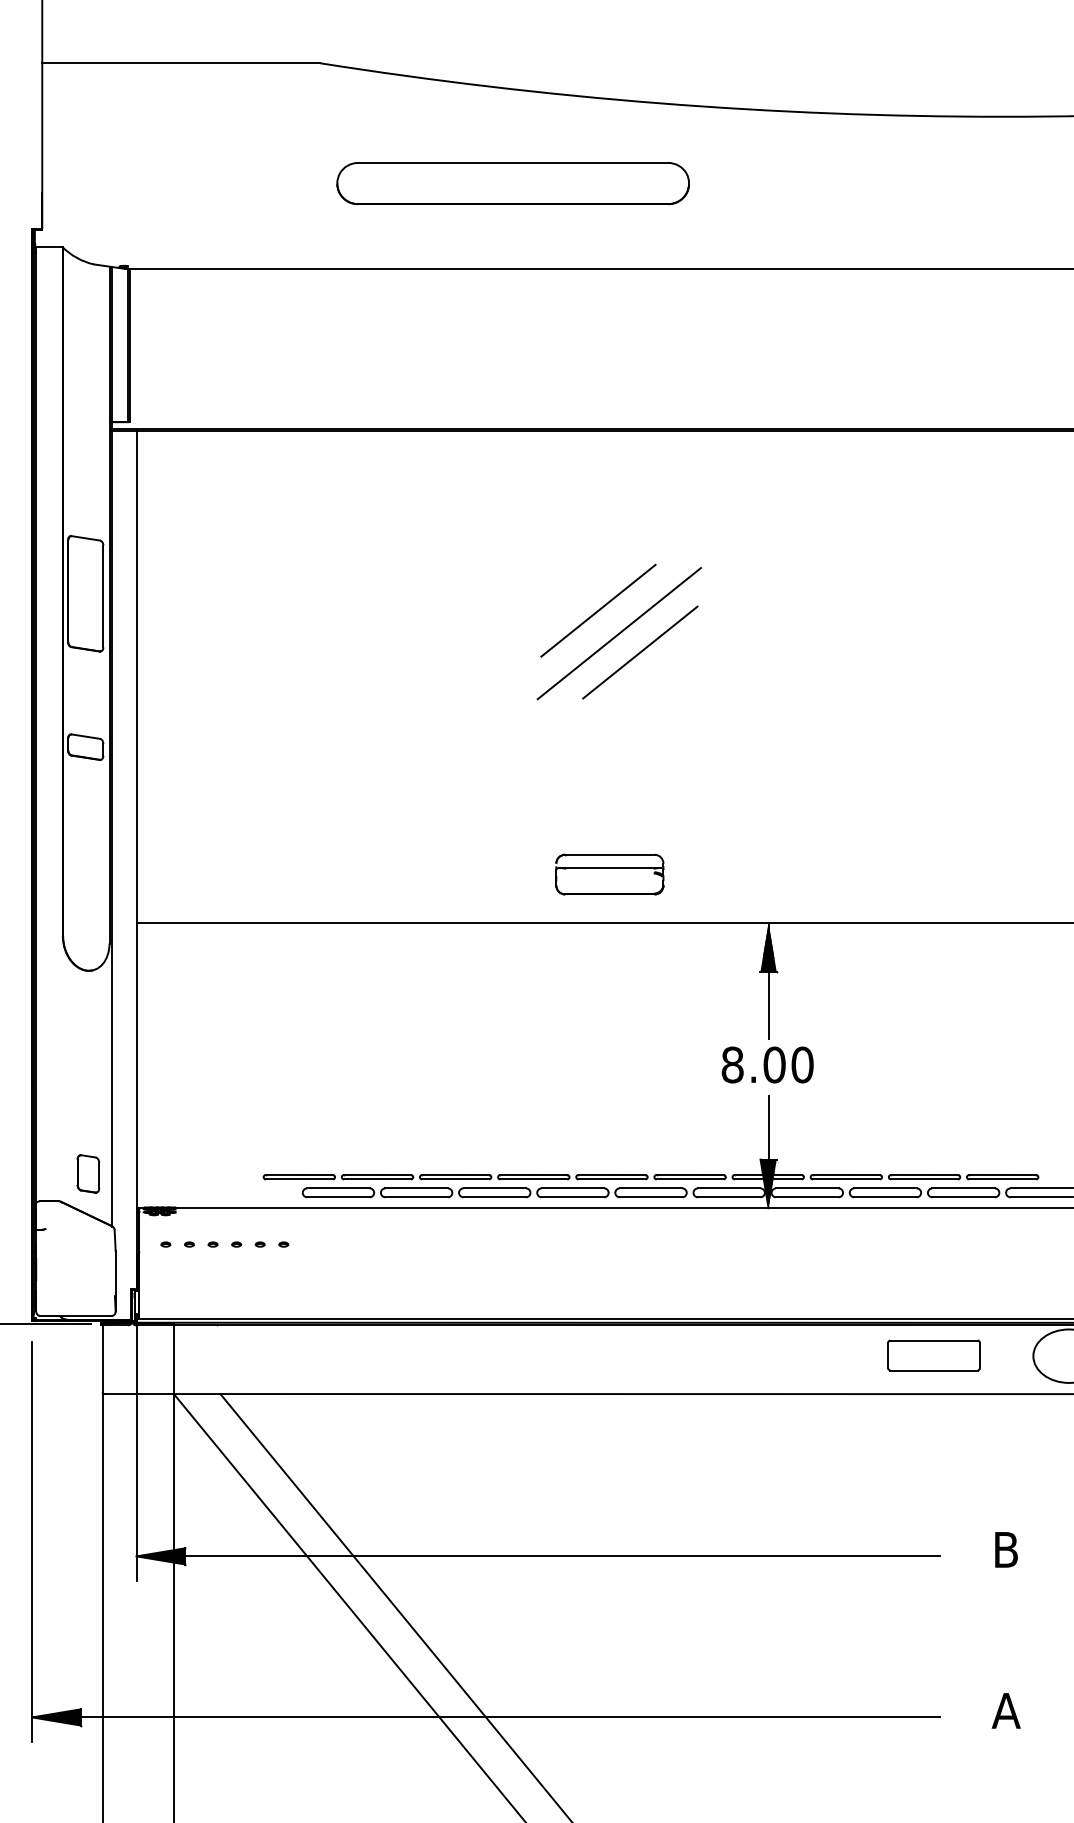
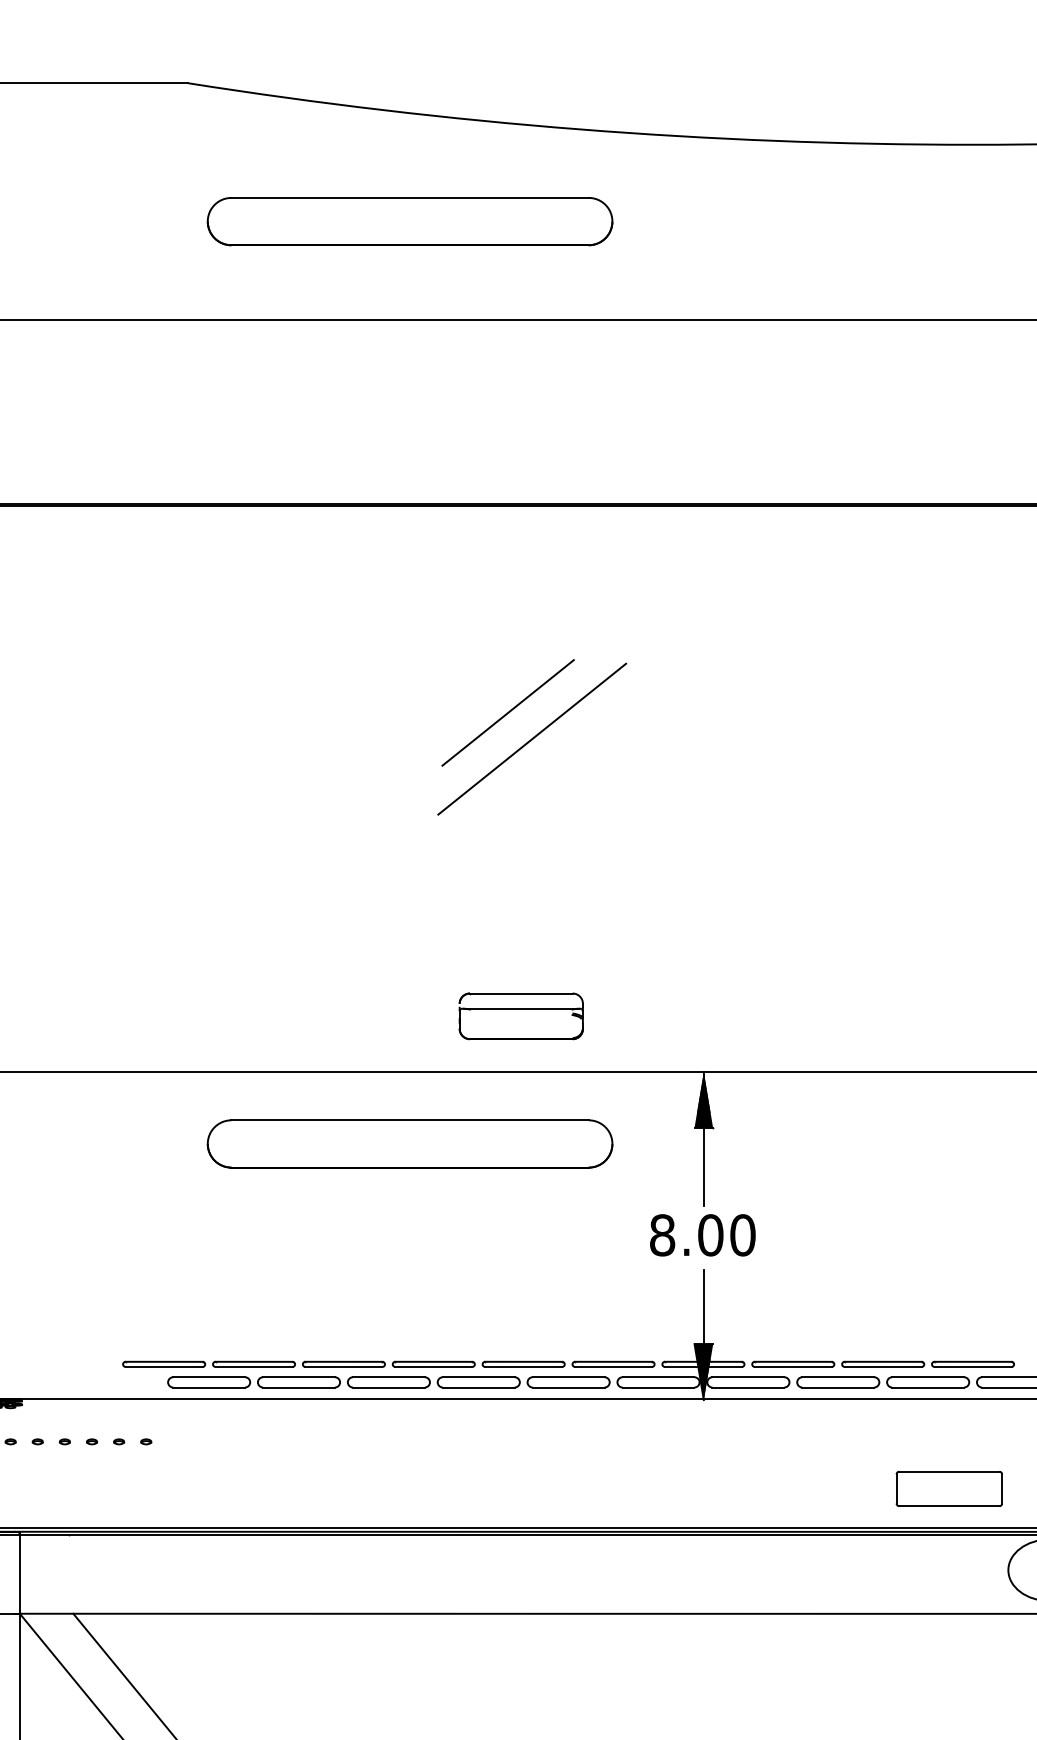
line: (640, 652) -> (556, 760), removed
part: (512, 985) -> (409, 1143), added
part: (933, 1355) -> (948, 1488), moved

